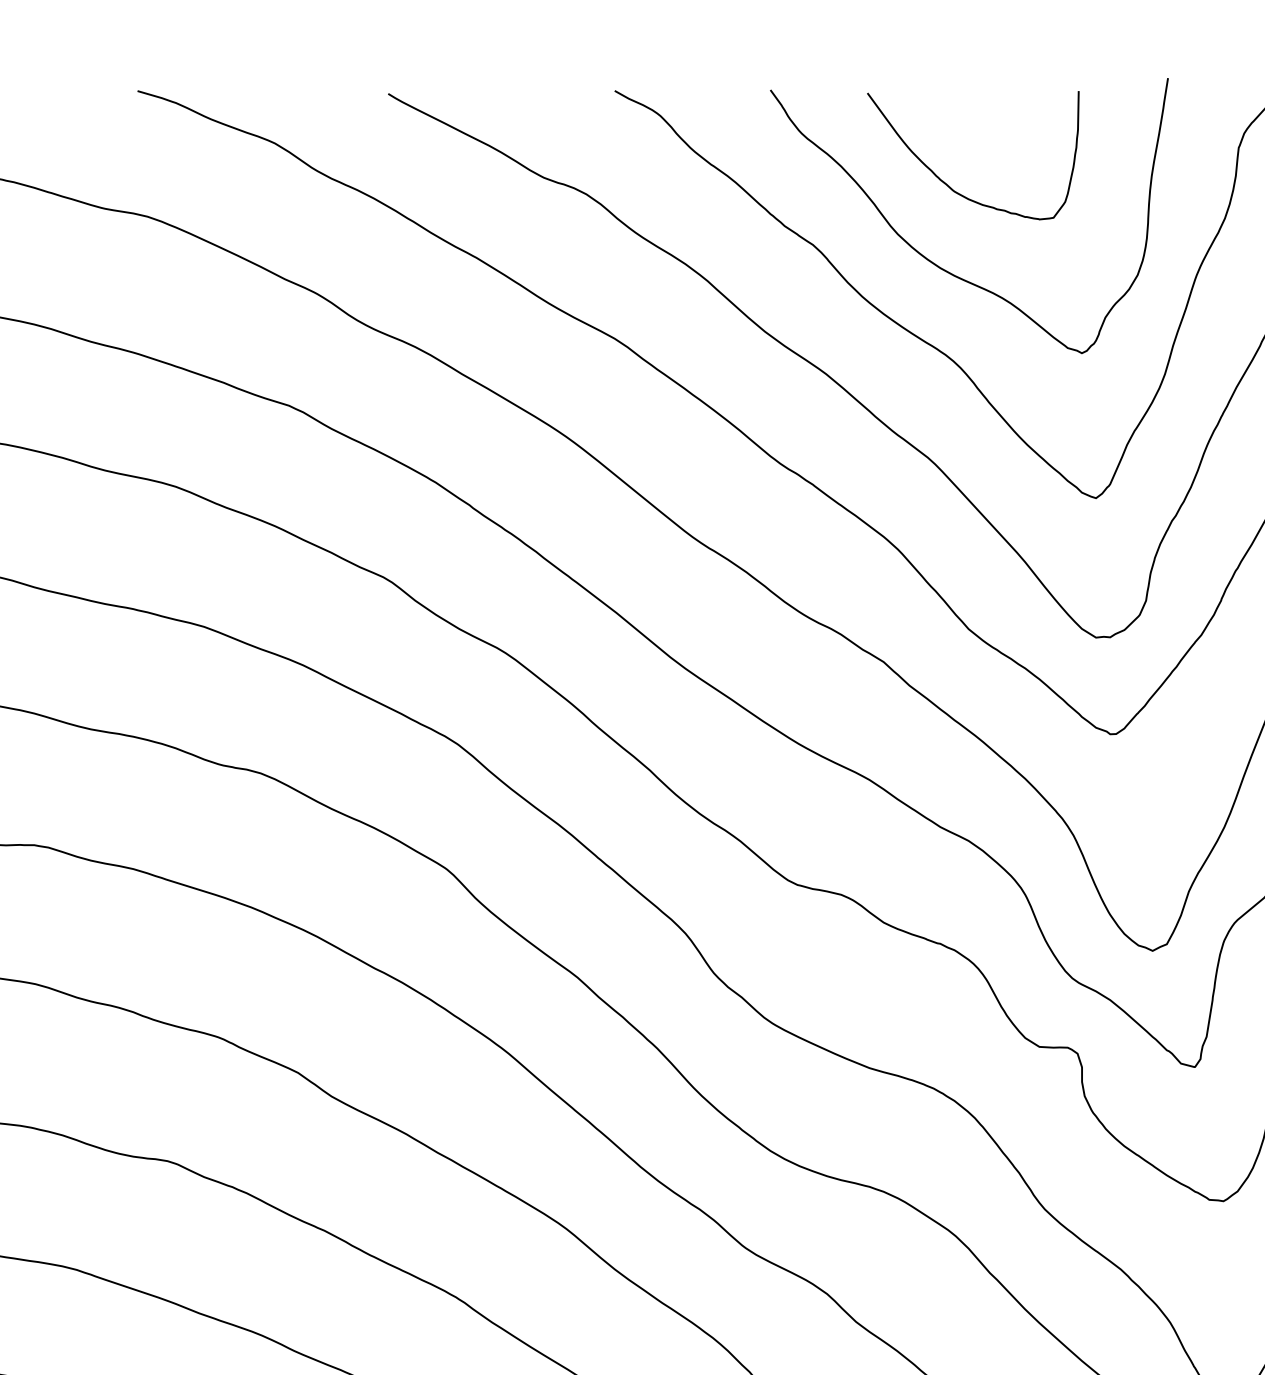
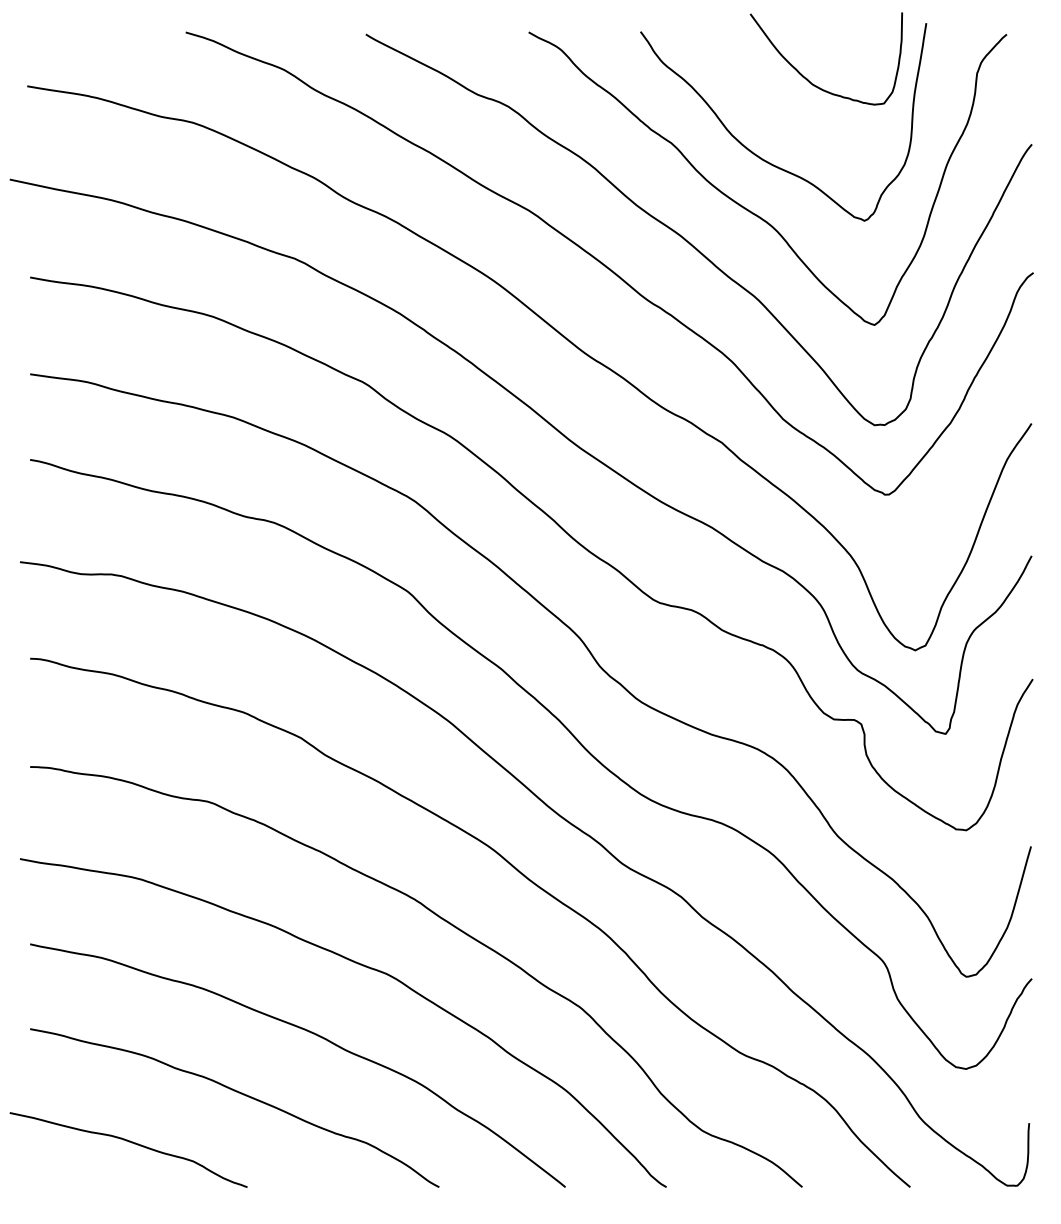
curve: (945, 181) -> (806, 77), moved

